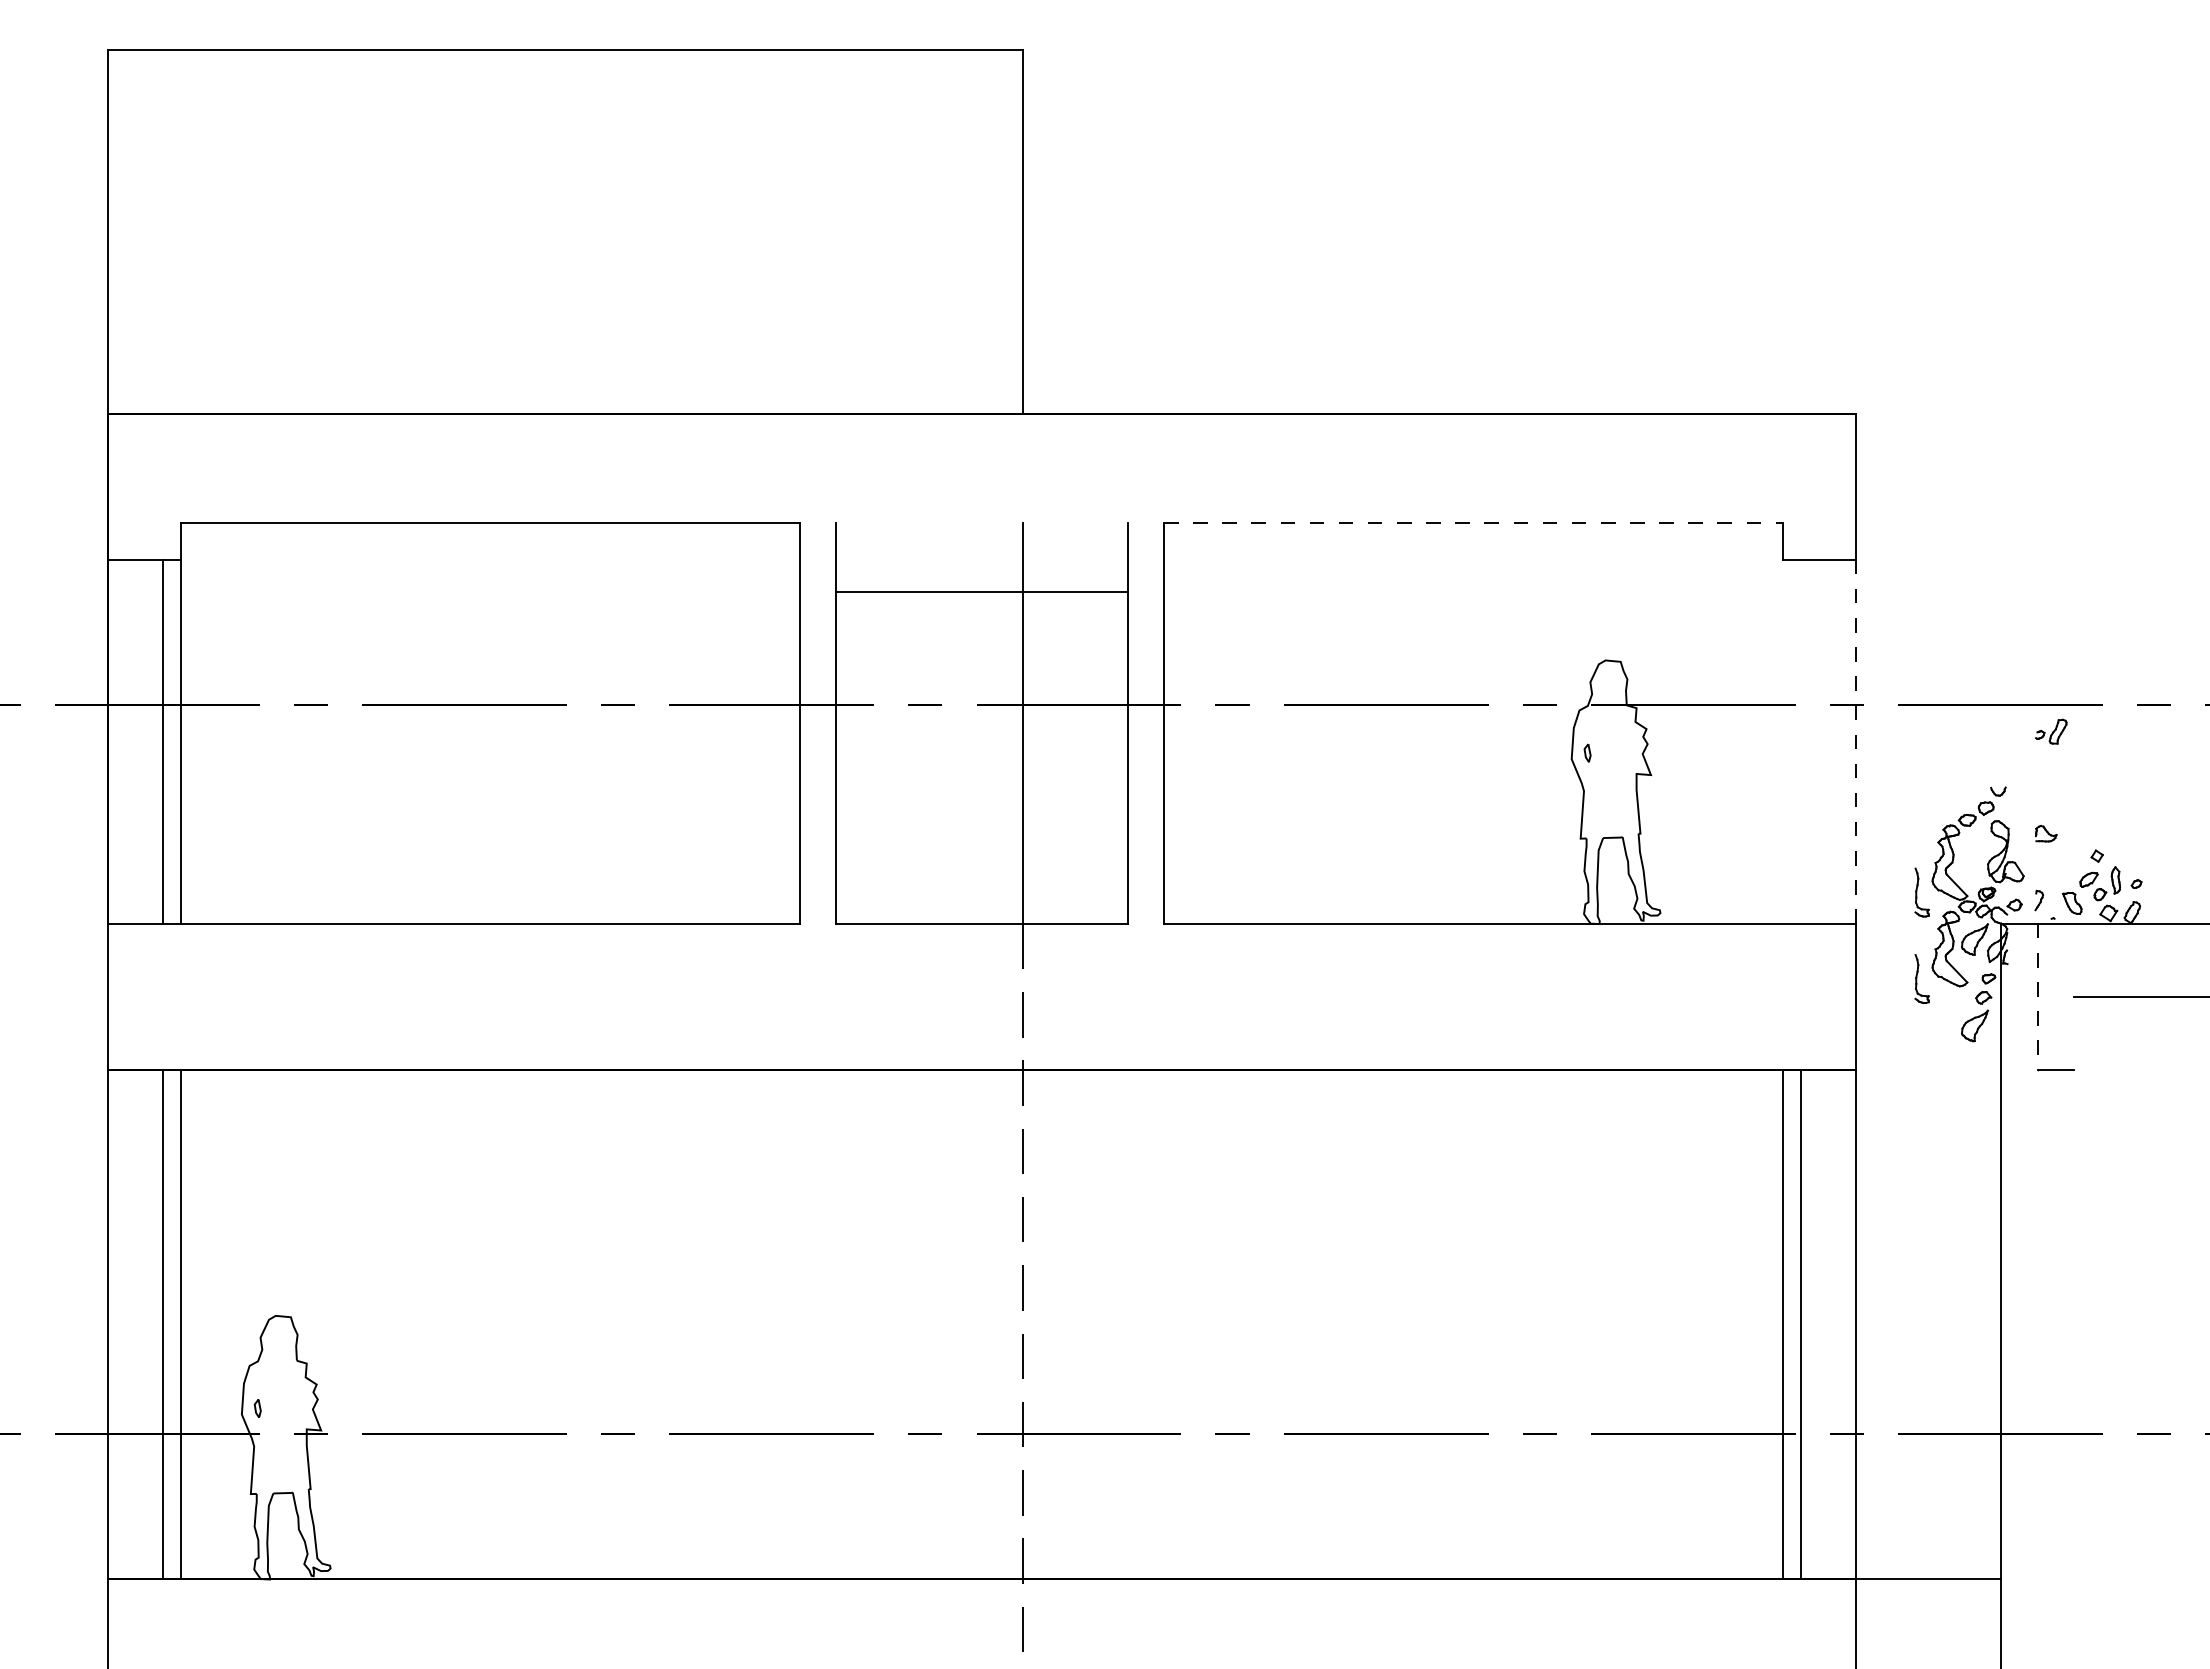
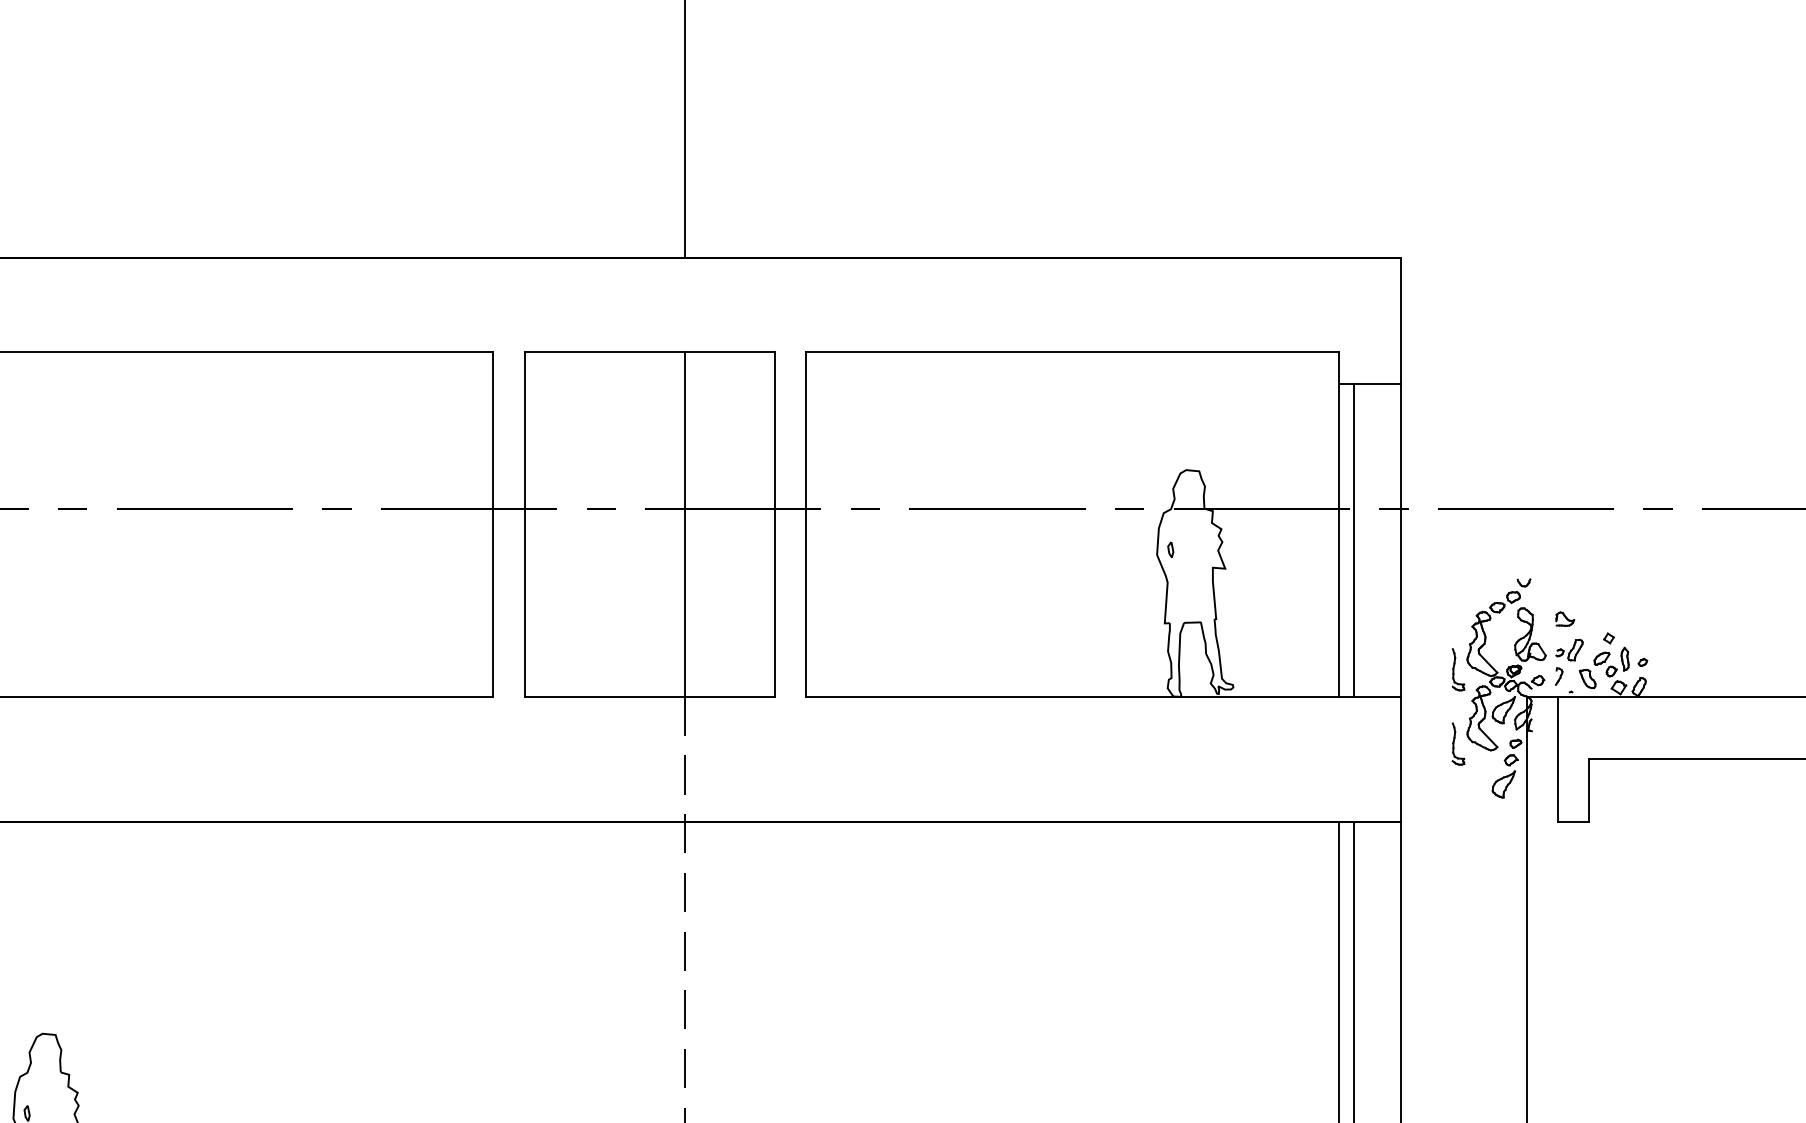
line: (1474, 523) -> (1073, 352), dashed -> solid
line: (981, 592) -> (649, 352), moved
part: (2051, 731) -> (1569, 649), moved
line: (1783, 741) -> (1339, 539), added
line: (1801, 741) -> (1354, 539), added
line: (1855, 741) -> (1401, 539), dashed -> solid
line: (2037, 996) -> (1557, 759), dashed -> solid
line: (2074, 1032) -> (1589, 790), added

